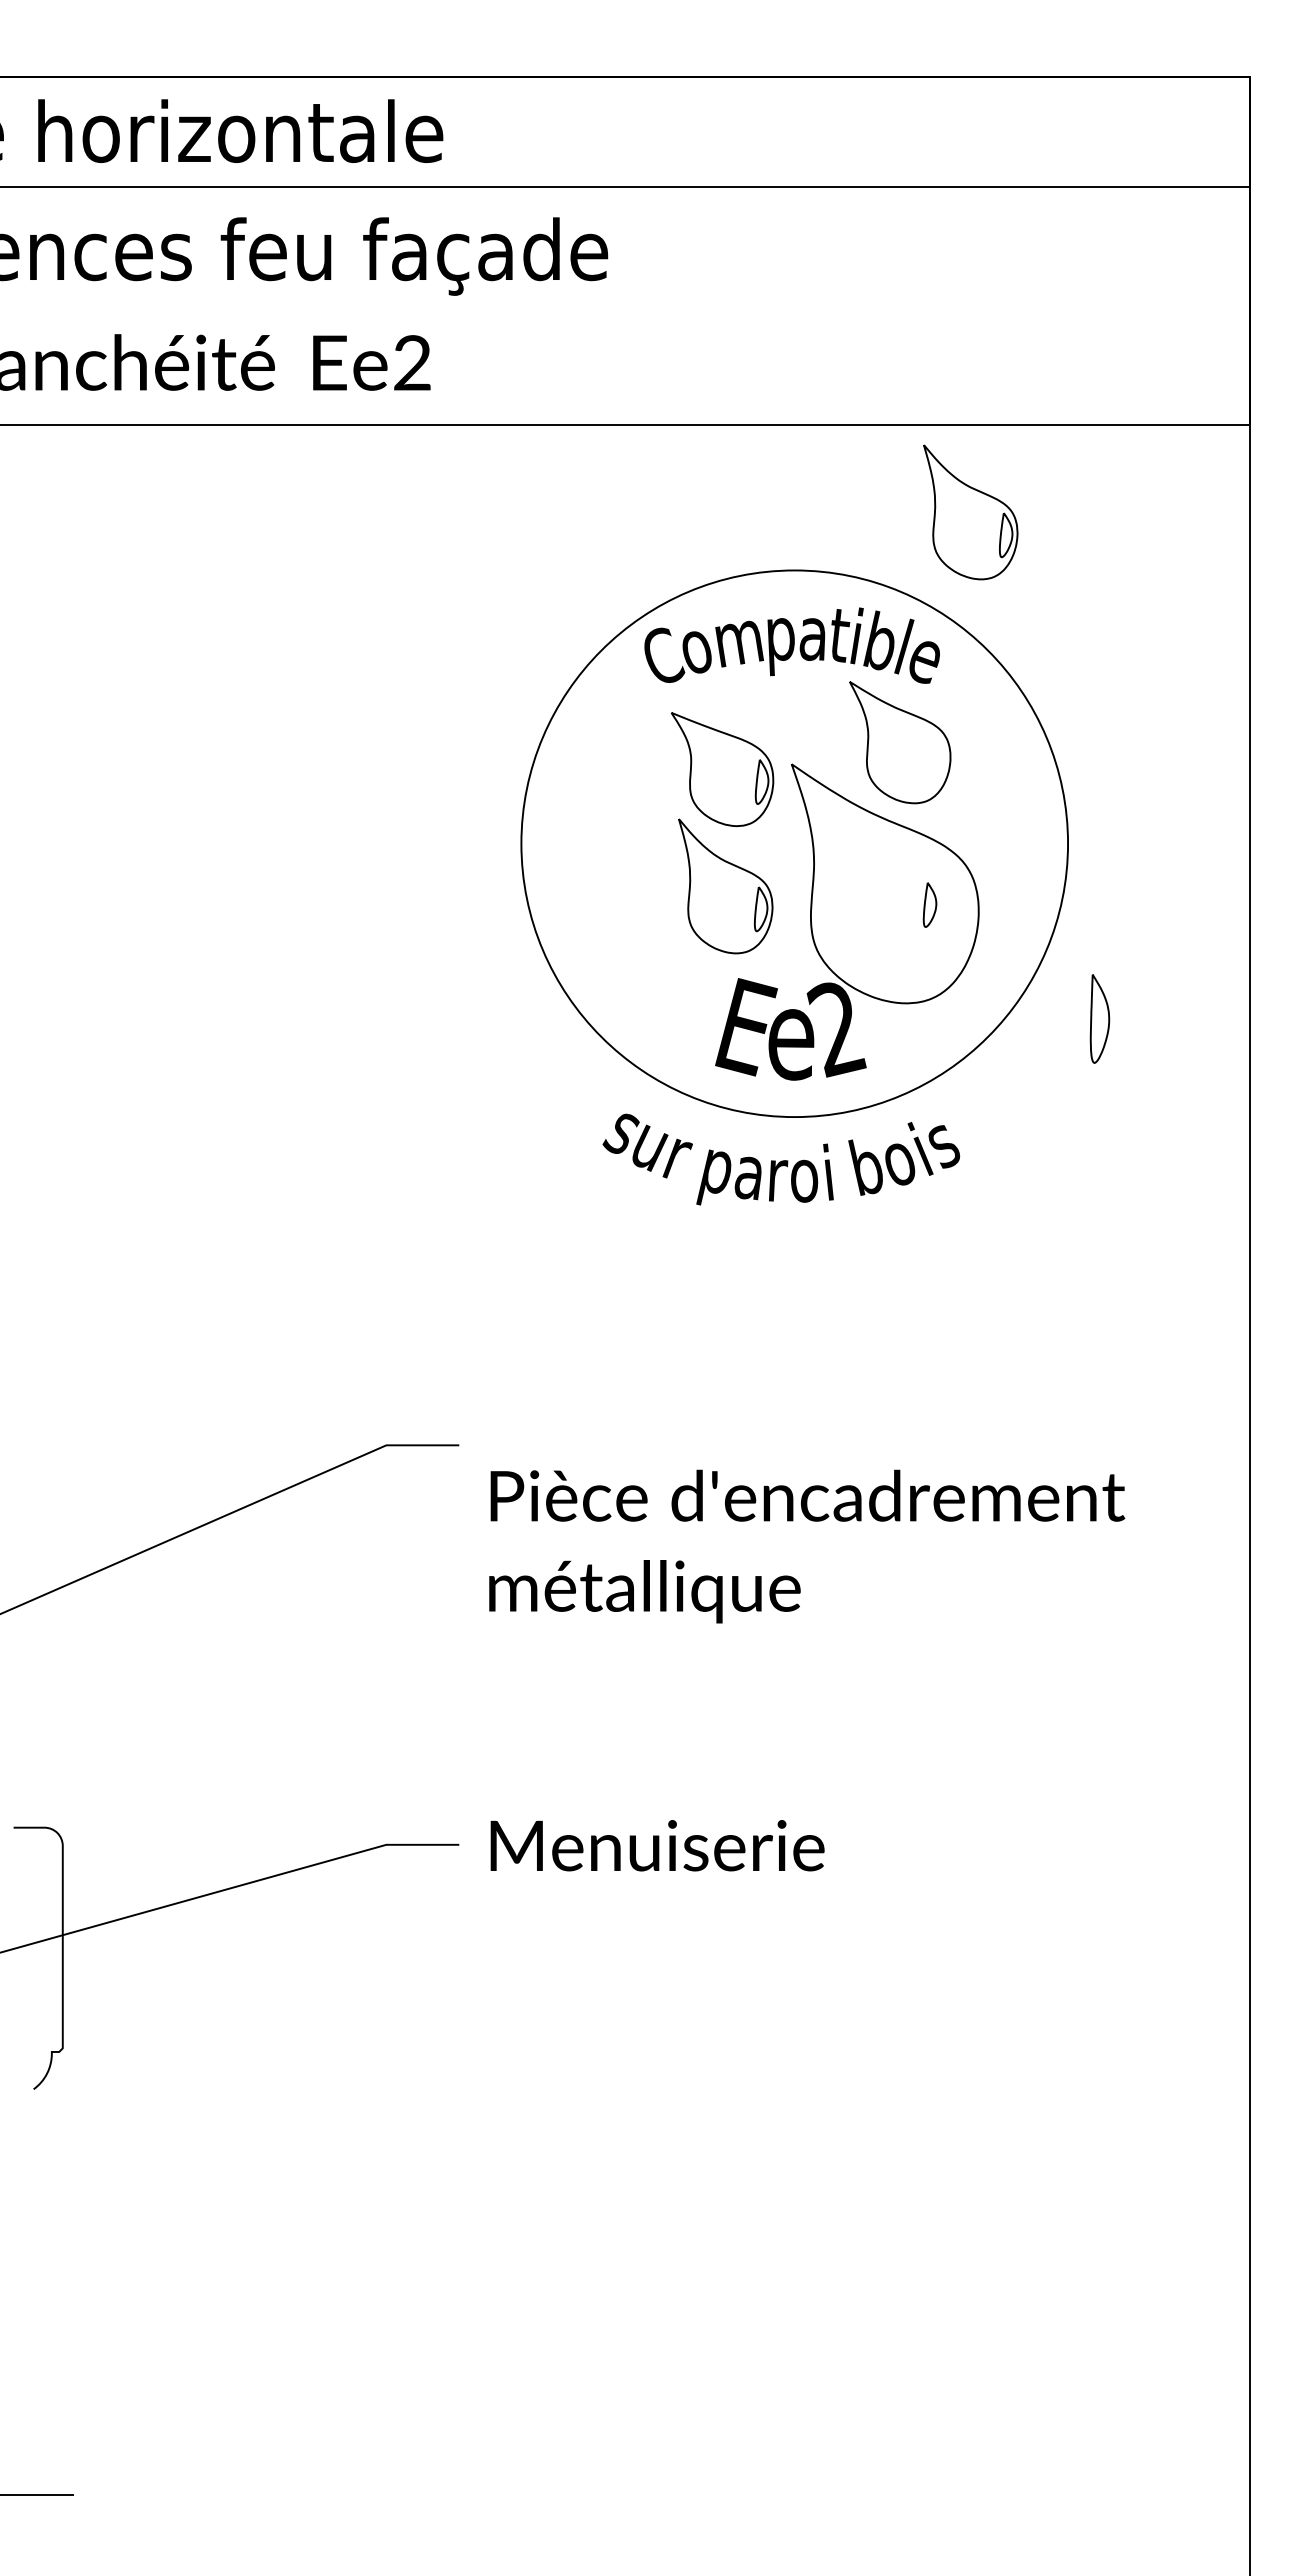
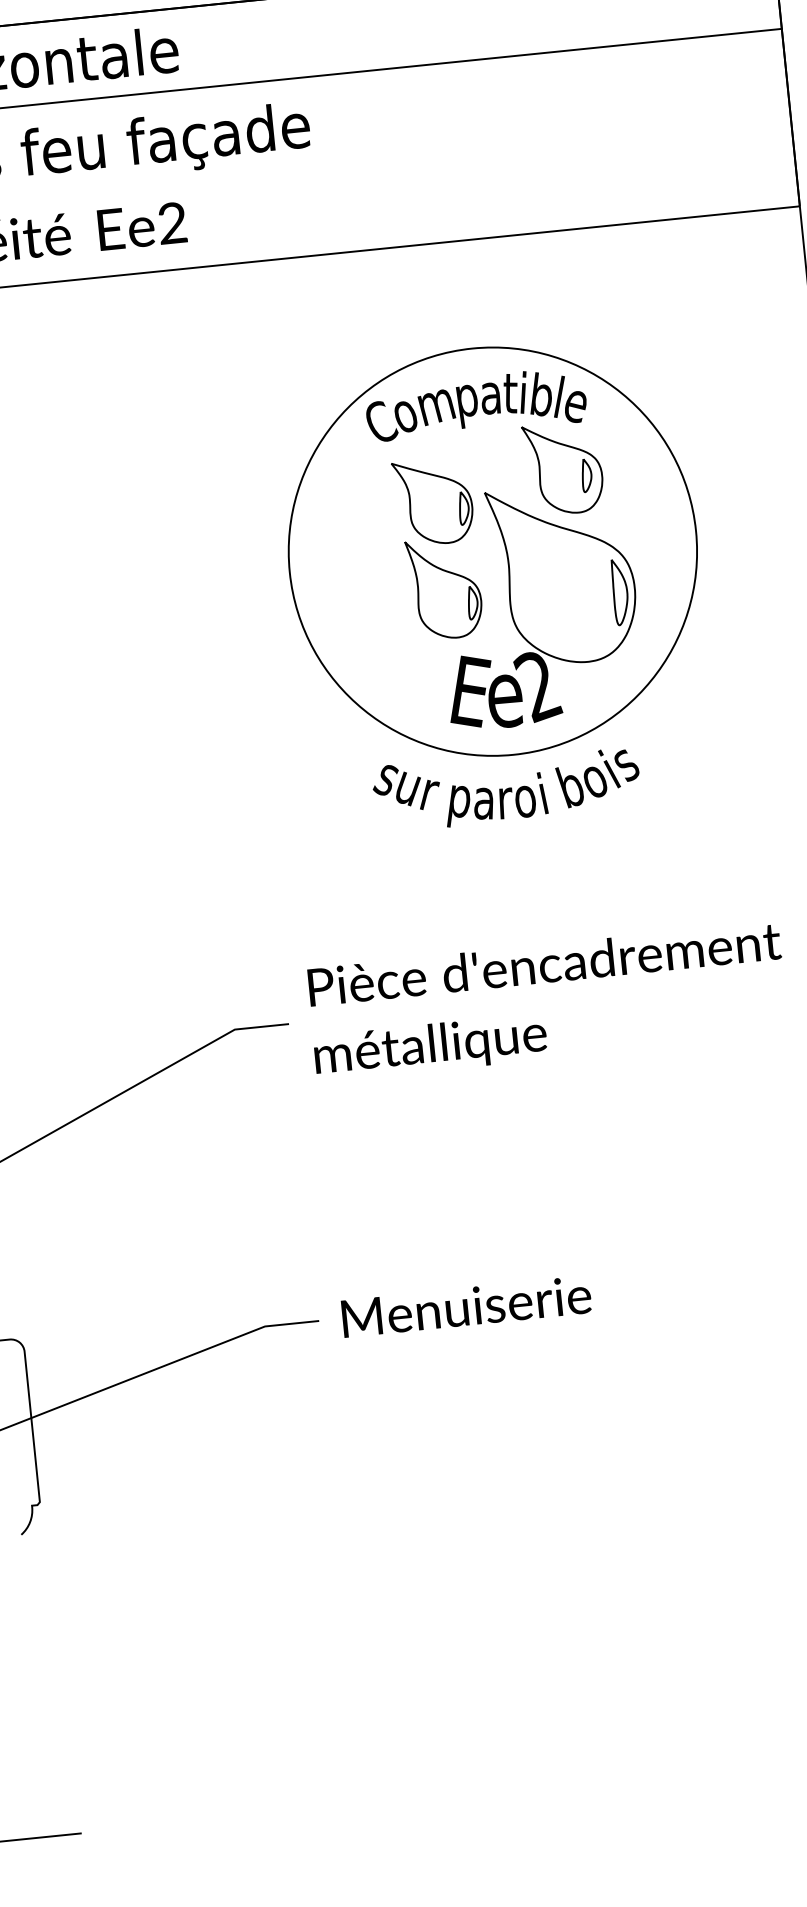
part: (970, 512) -> (598, 292), removed
part: (929, 904) -> (586, 475), moved
part: (1099, 1018) -> (619, 591), moved
text: (807, 1546) -> (548, 1001), moved

